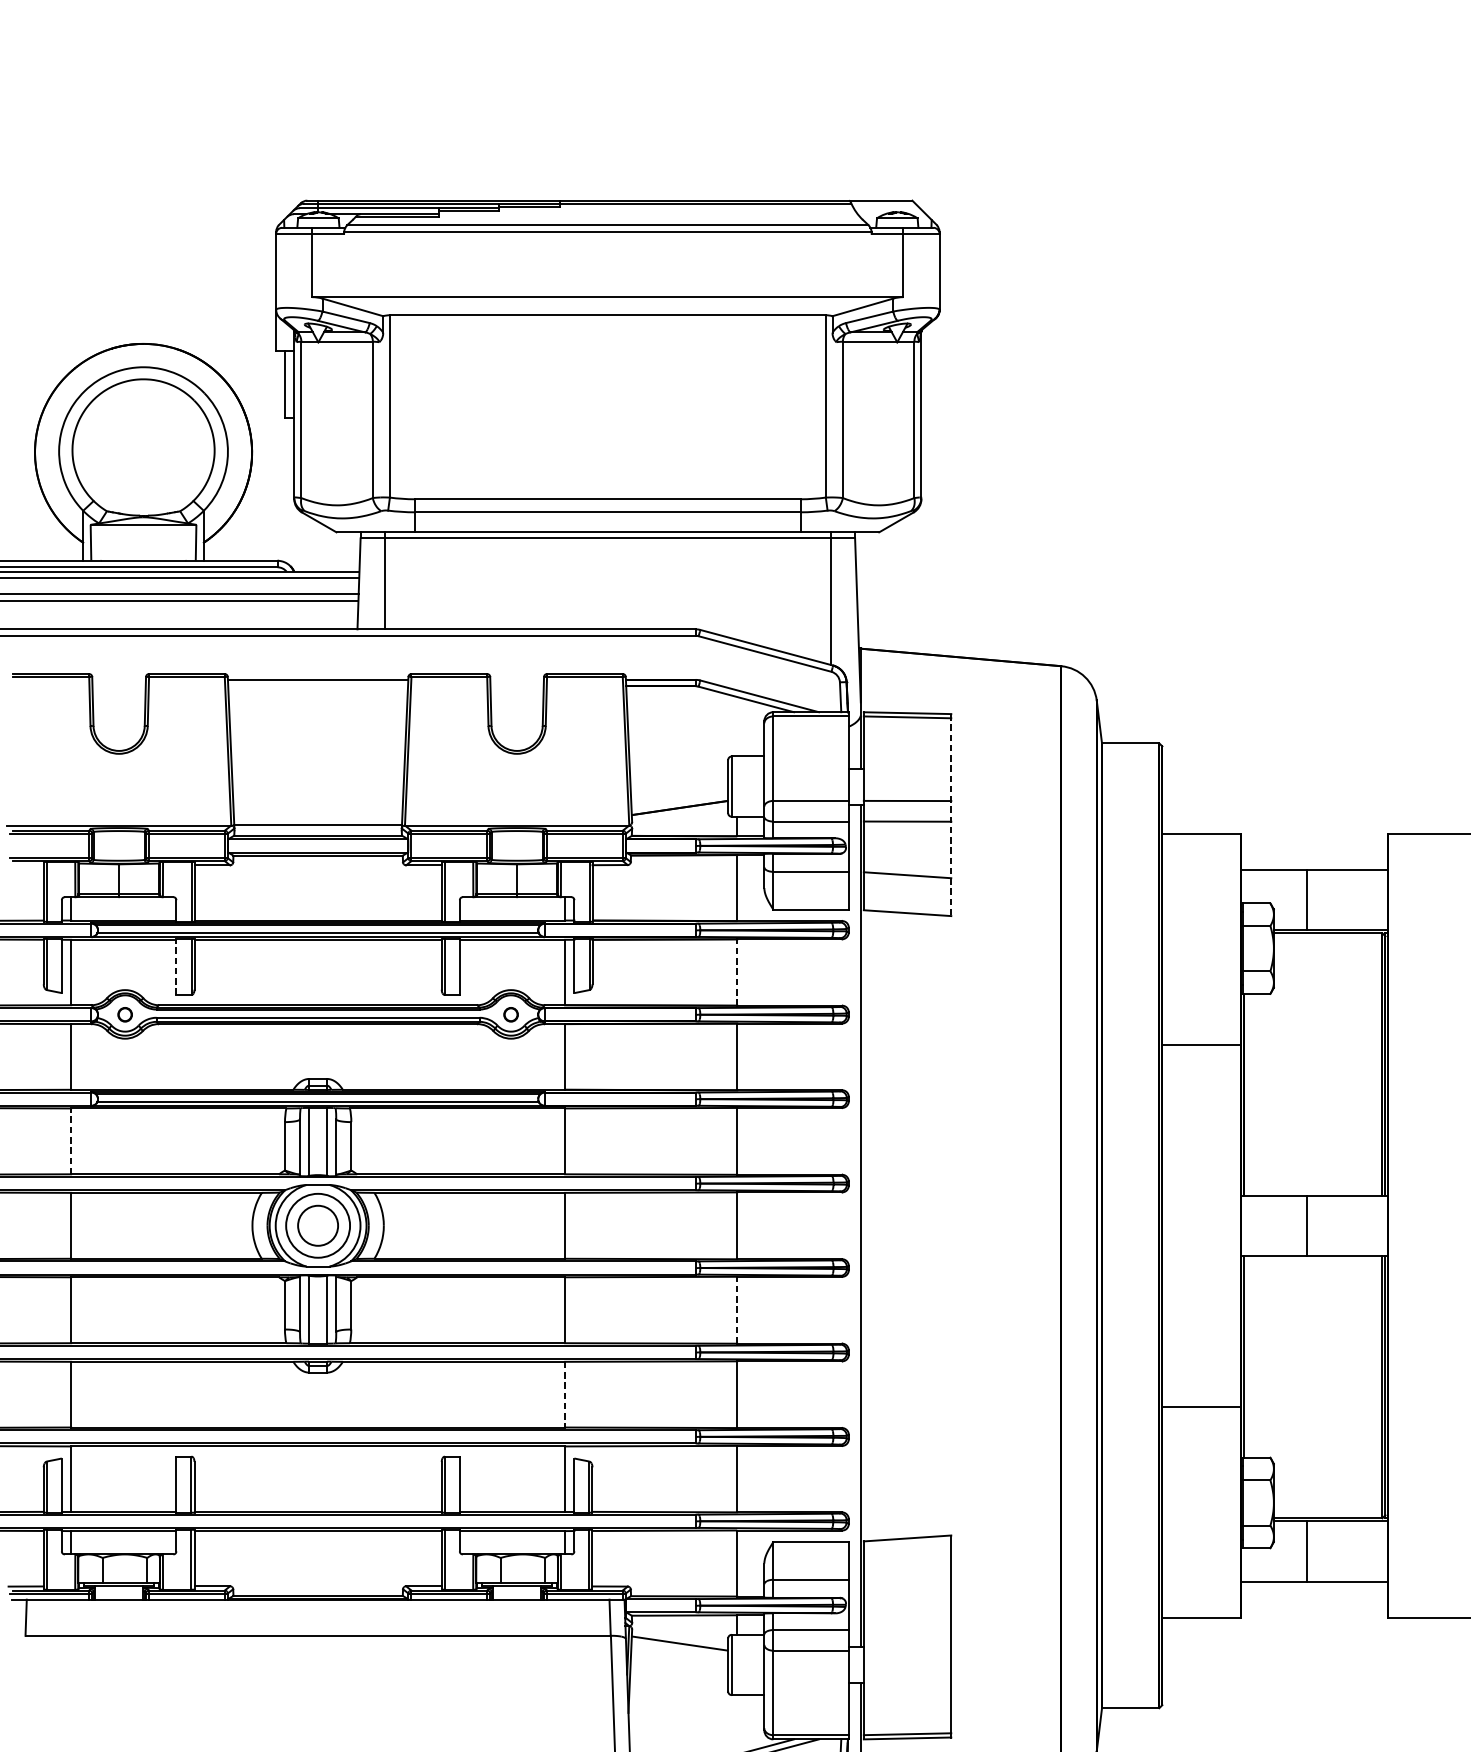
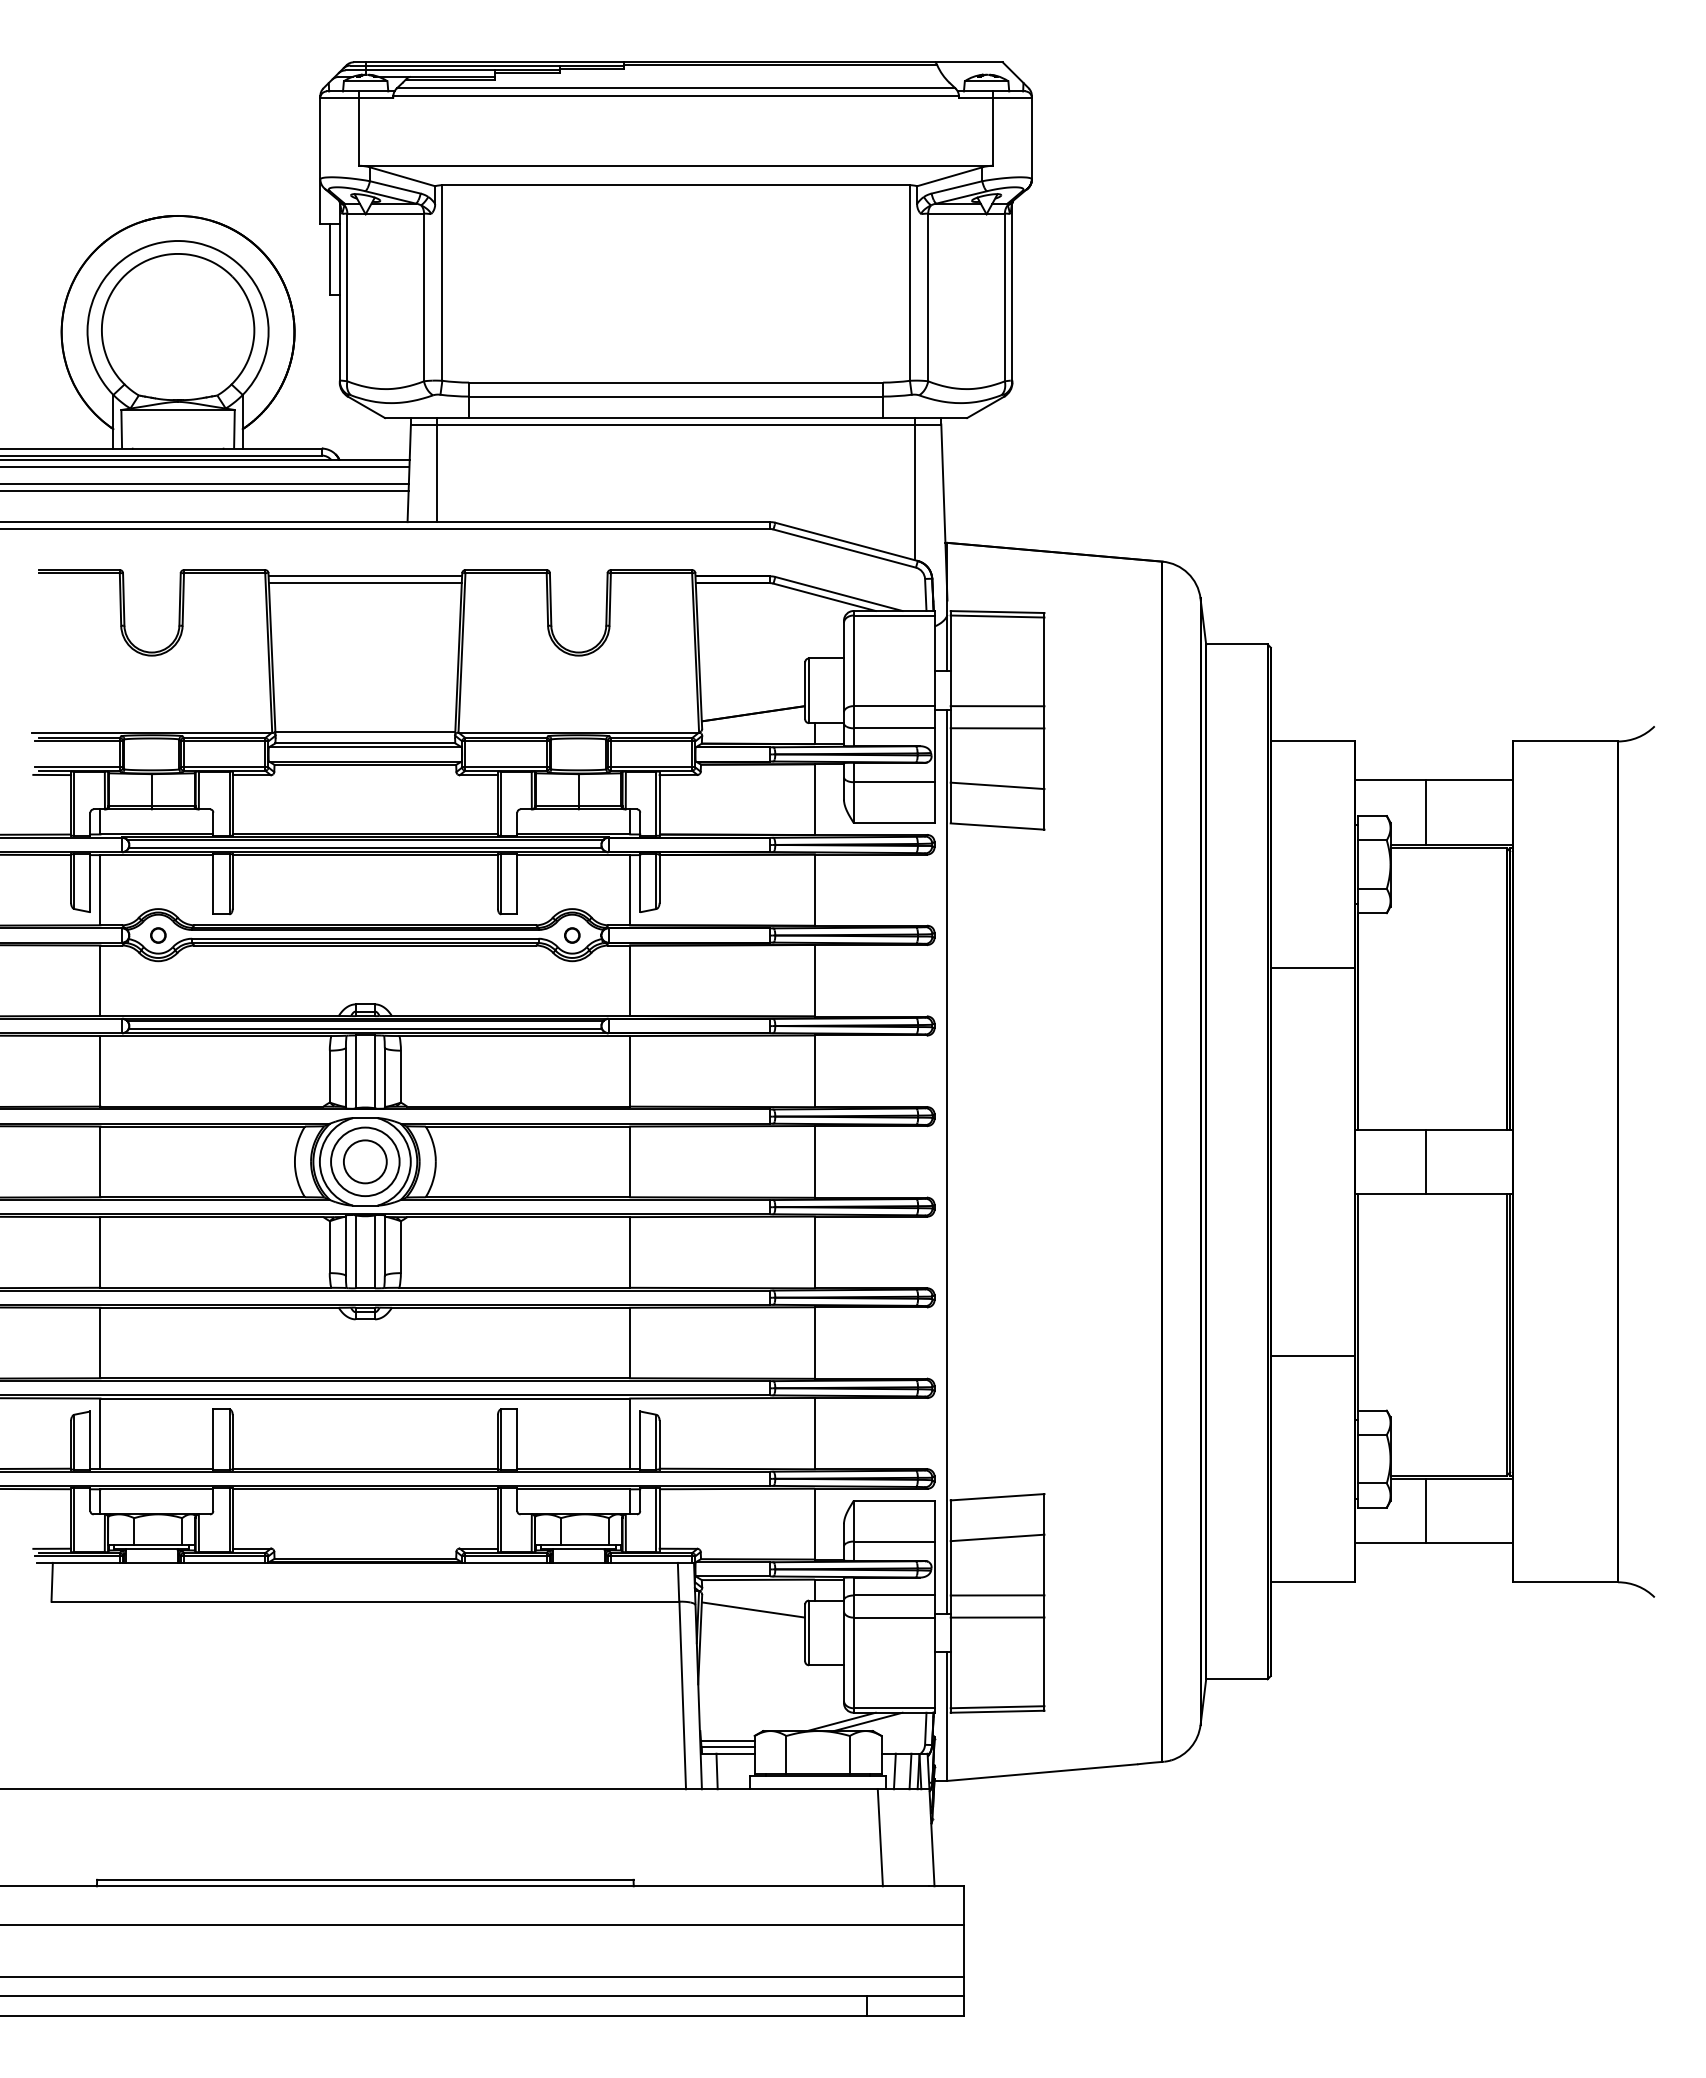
line: (317, 686) -> (364, 583), added
line: (951, 815) -> (1044, 721), dashed -> solid
line: (26, 864) -> (52, 774), added
line: (176, 966) -> (213, 883), dashed -> solid
line: (736, 972) -> (814, 890), dashed -> solid
line: (71, 1140) -> (100, 1070), dashed -> solid
line: (736, 1310) -> (814, 1252), dashed -> solid
line: (565, 1395) -> (630, 1343), dashed -> solid
line: (907, 1575) -> (997, 1537), added
line: (907, 1630) -> (997, 1595), added
line: (907, 1650) -> (997, 1617), added

